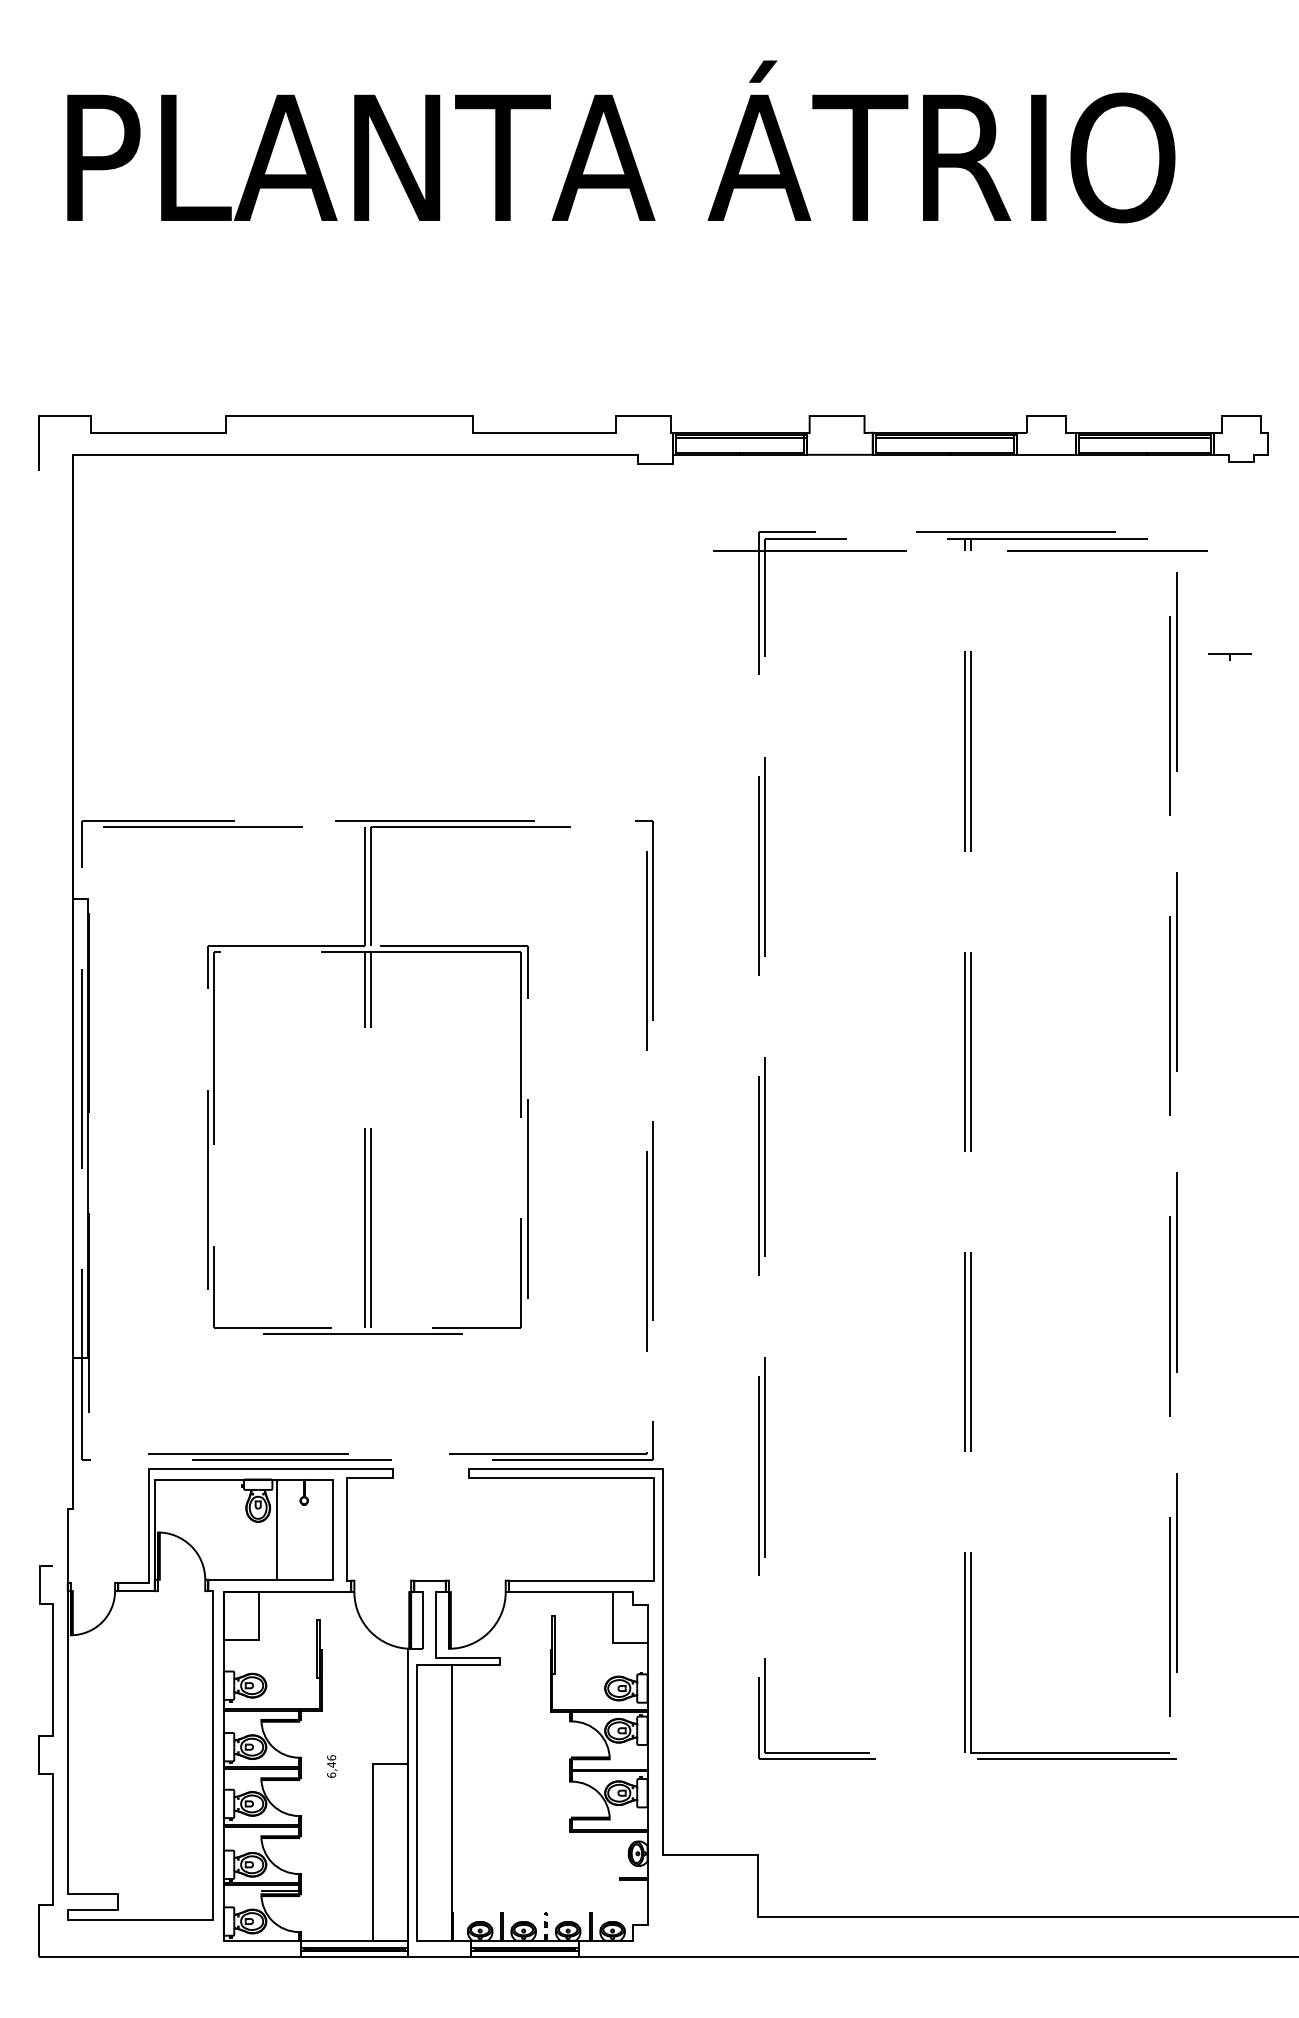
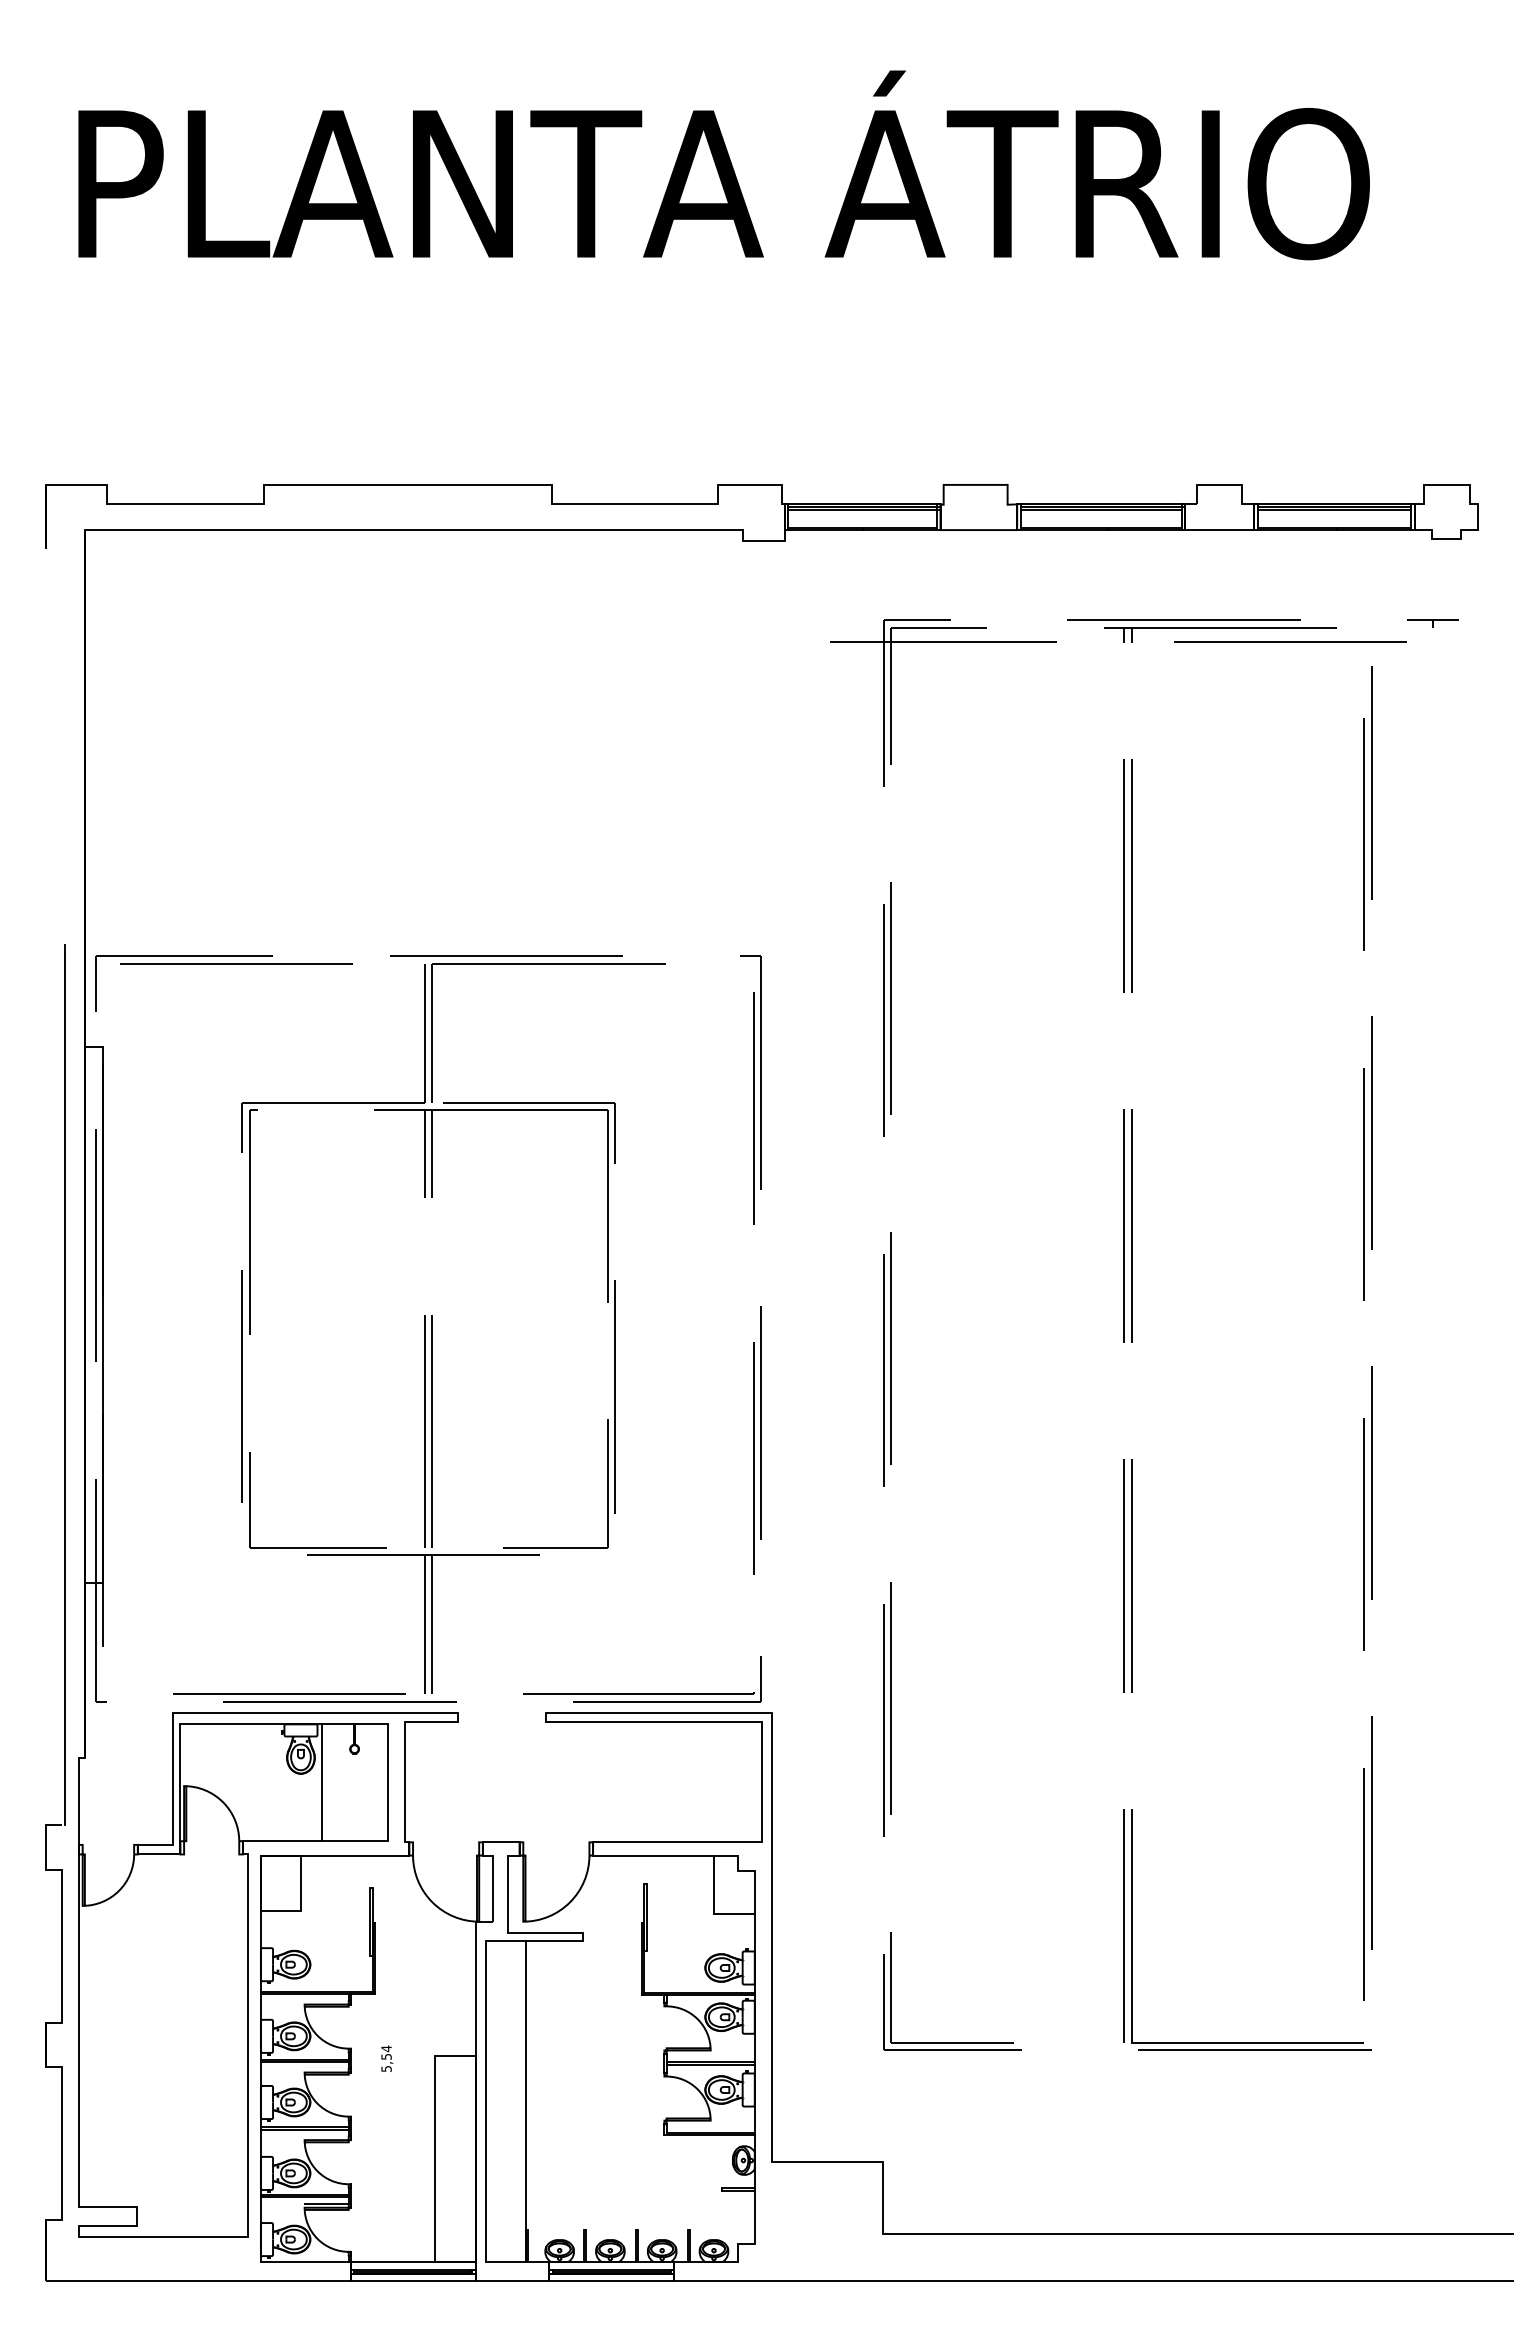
part: (1229, 656) -> (1432, 623), moved
line: (55, 1187) -> (64, 1384), added
line: (364, 1393) -> (424, 1624), added
line: (371, 1393) -> (432, 1624), added
text: (331, 1766) -> (386, 2058), 6,46 -> 5,54
line: (546, 1912) -> (636, 2229), dashed -> solid

